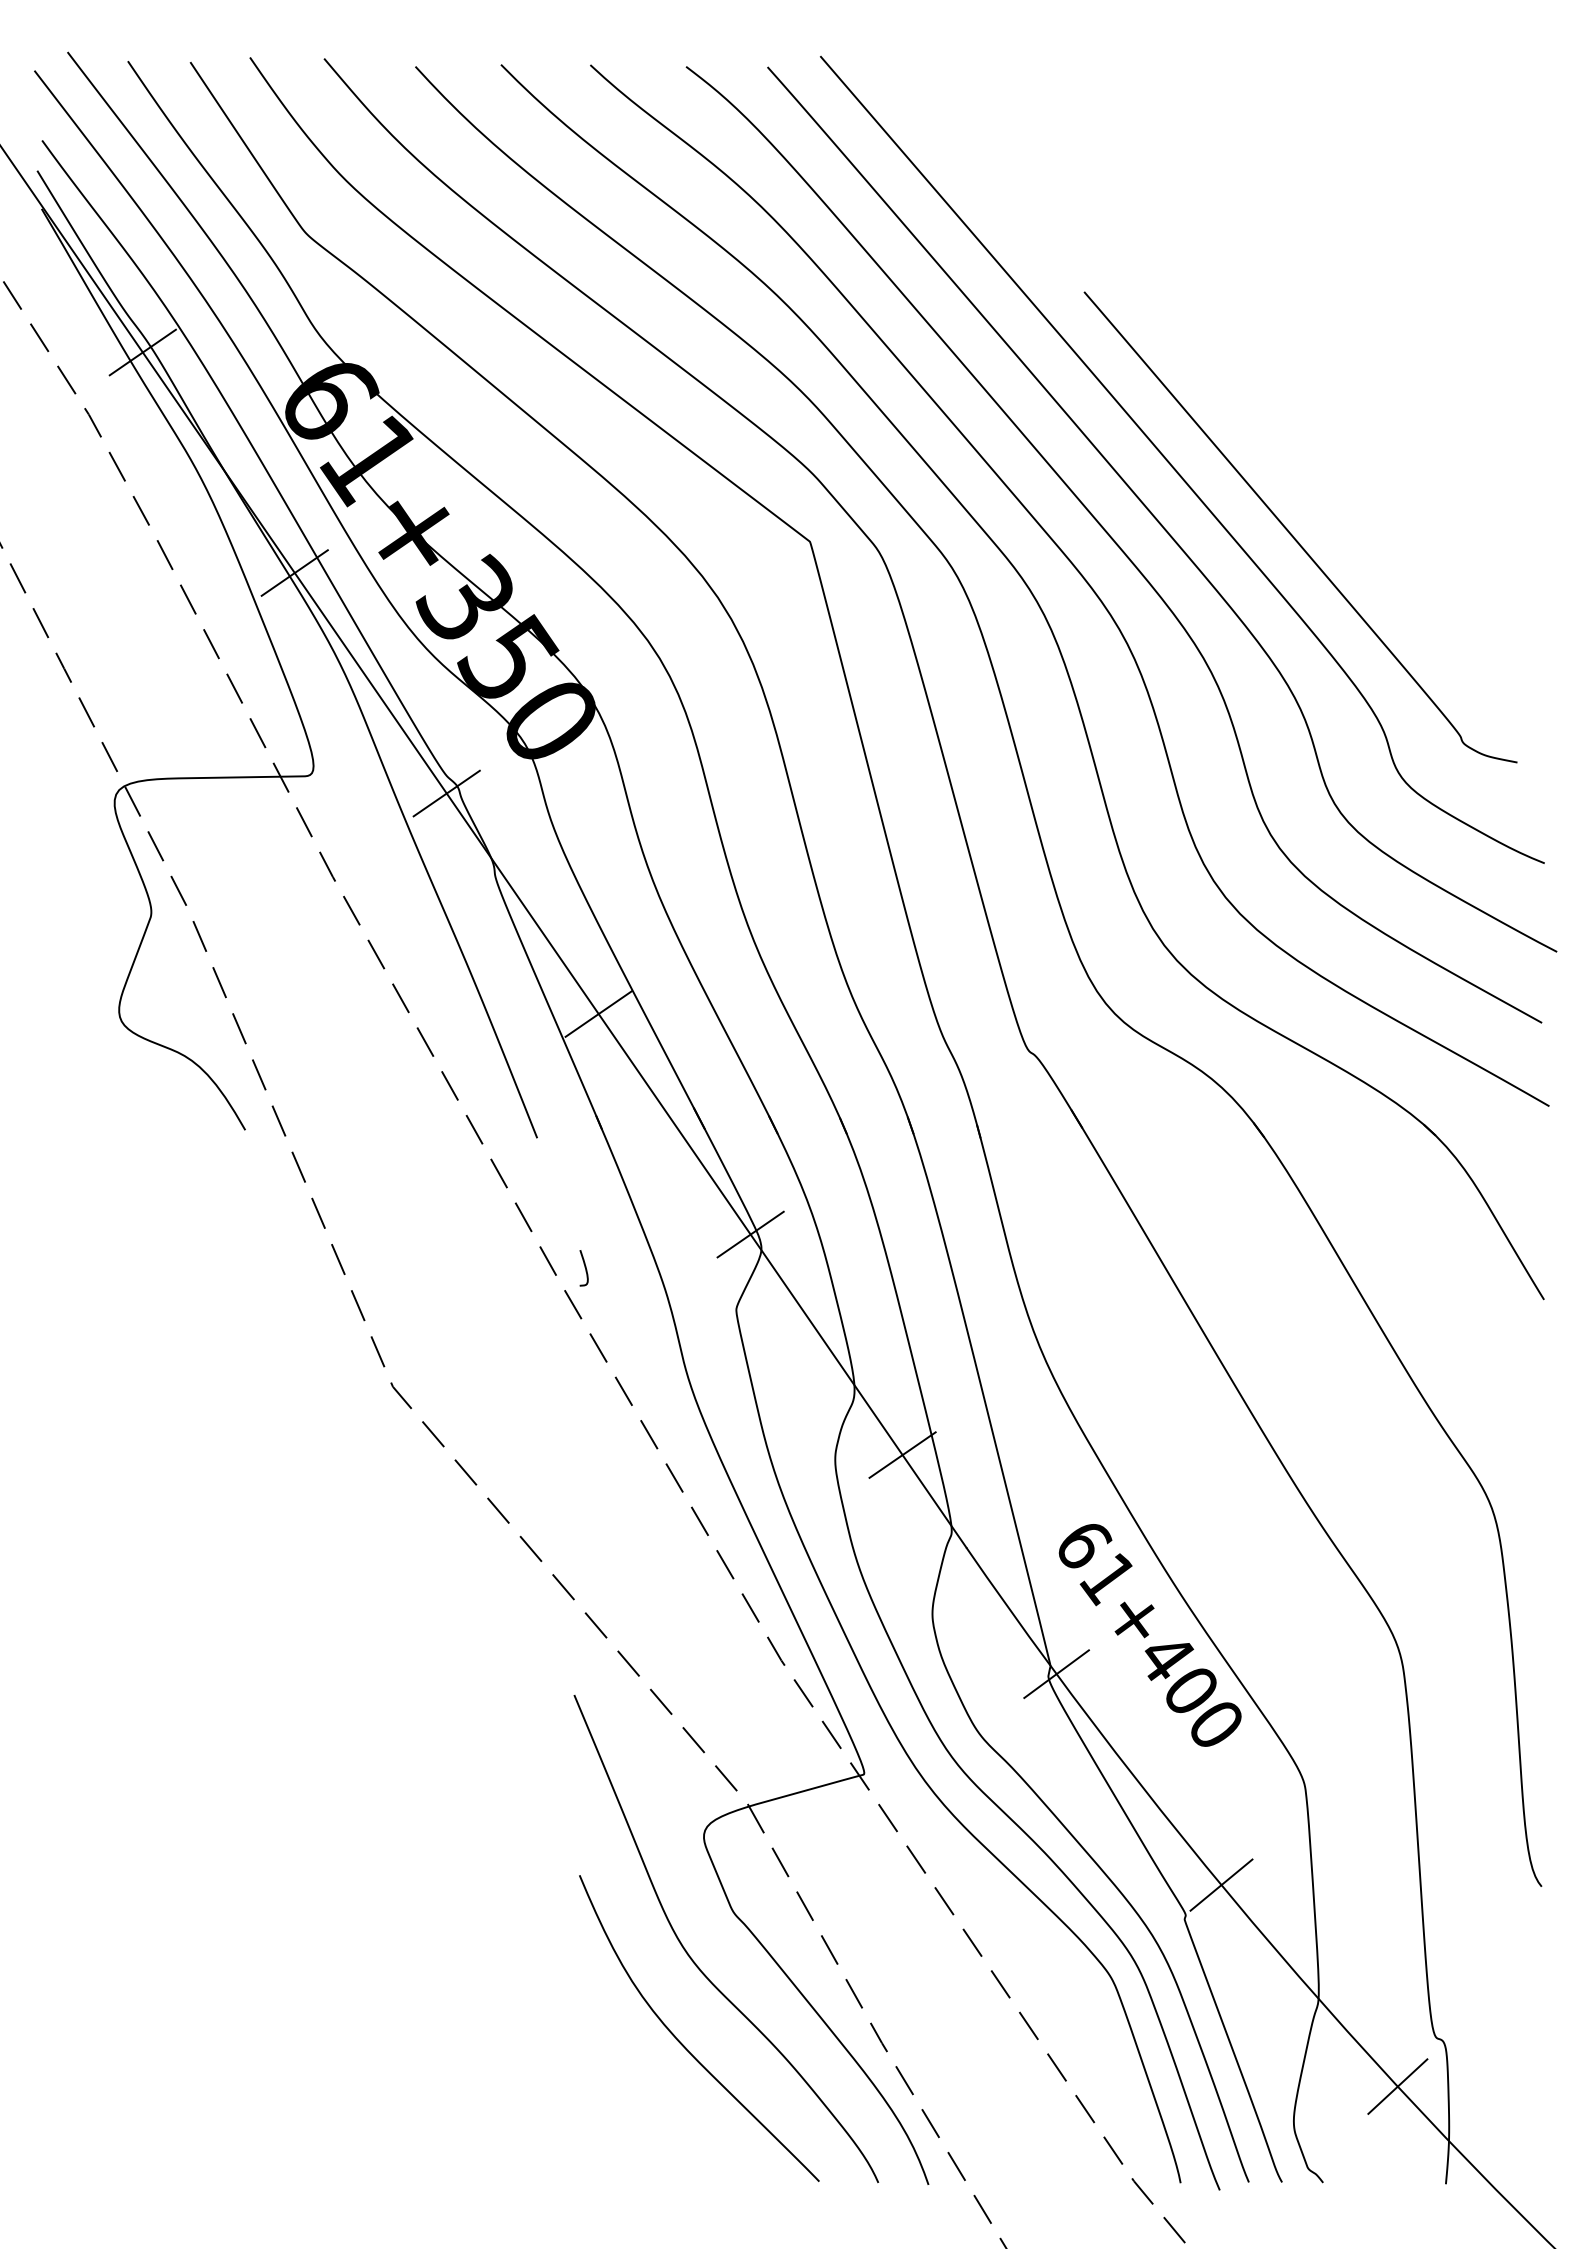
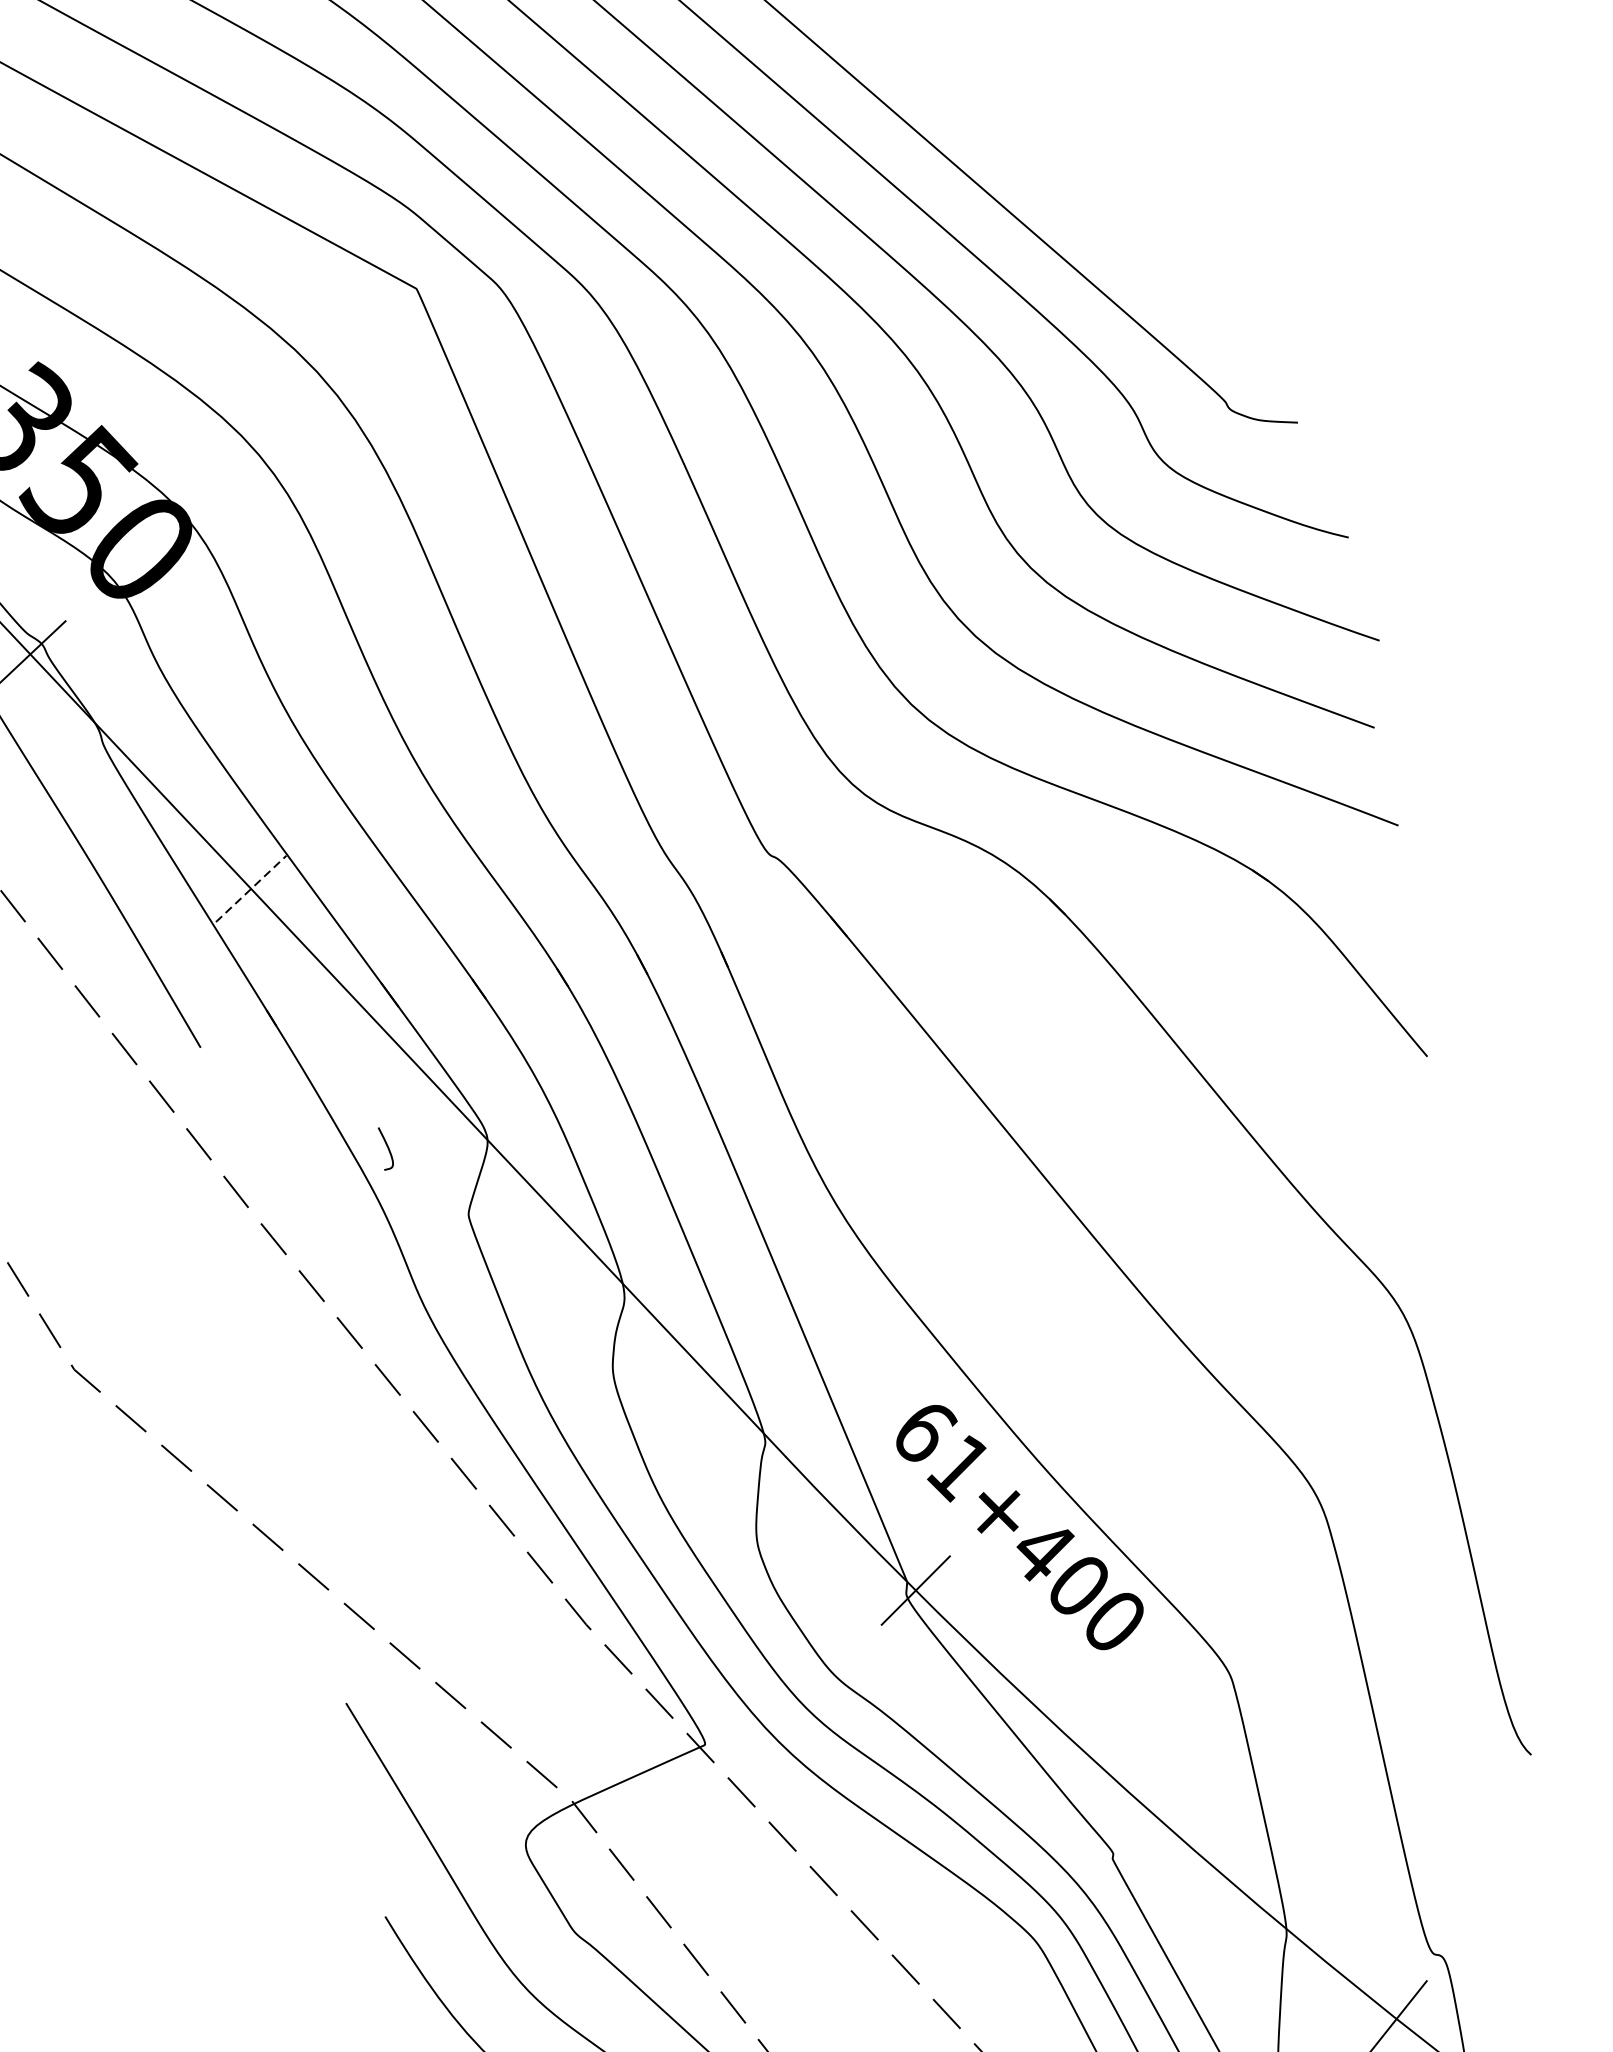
line: (599, 1013) -> (252, 888), solid -> dashed
line: (750, 1234) -> (471, 1123), removed
curve: (584, 1267) -> (386, 1147), moved
line: (902, 1454) -> (692, 1357), removed
line: (1221, 1884) -> (1150, 1810), removed

